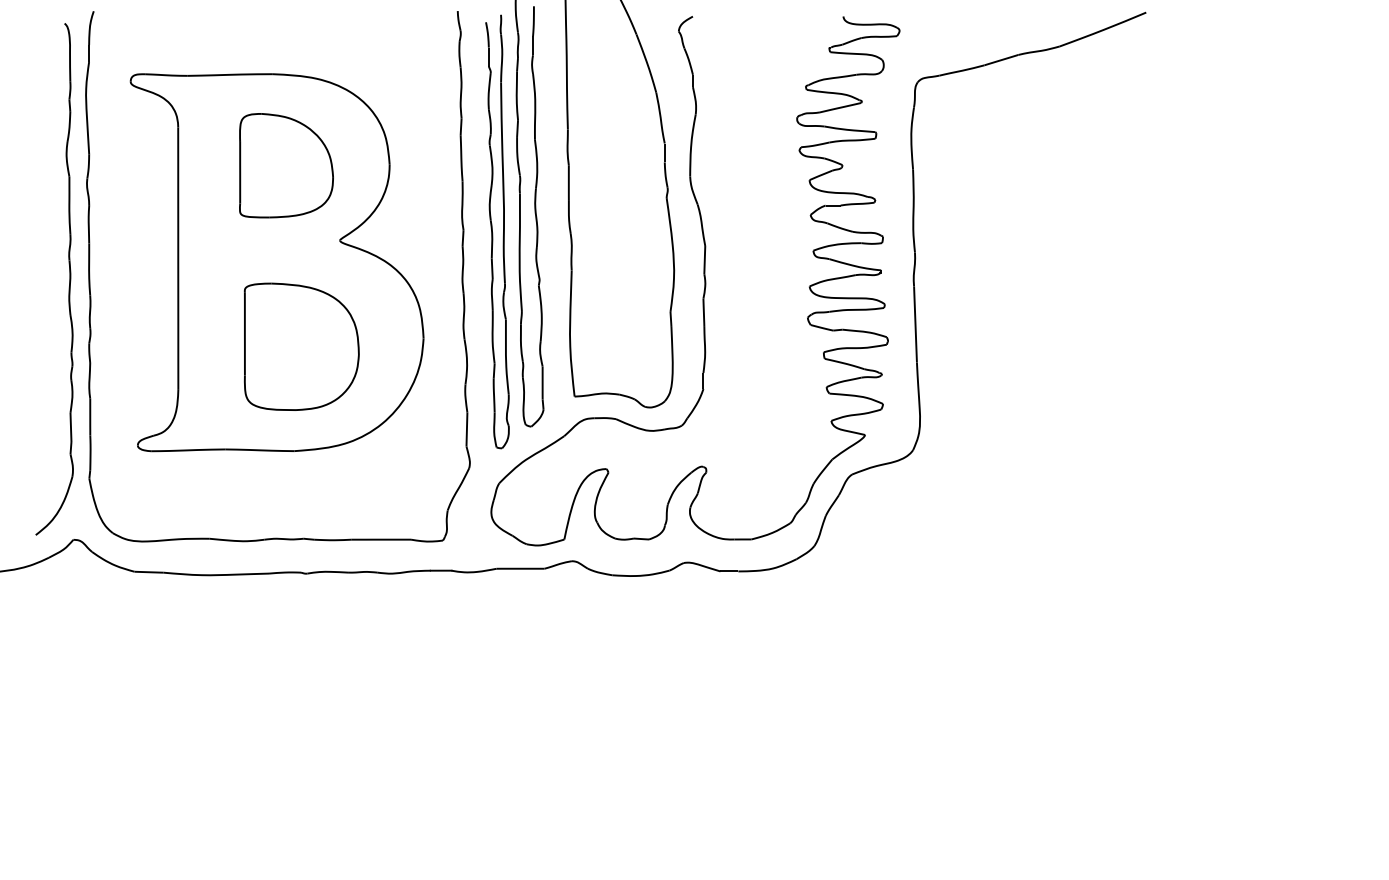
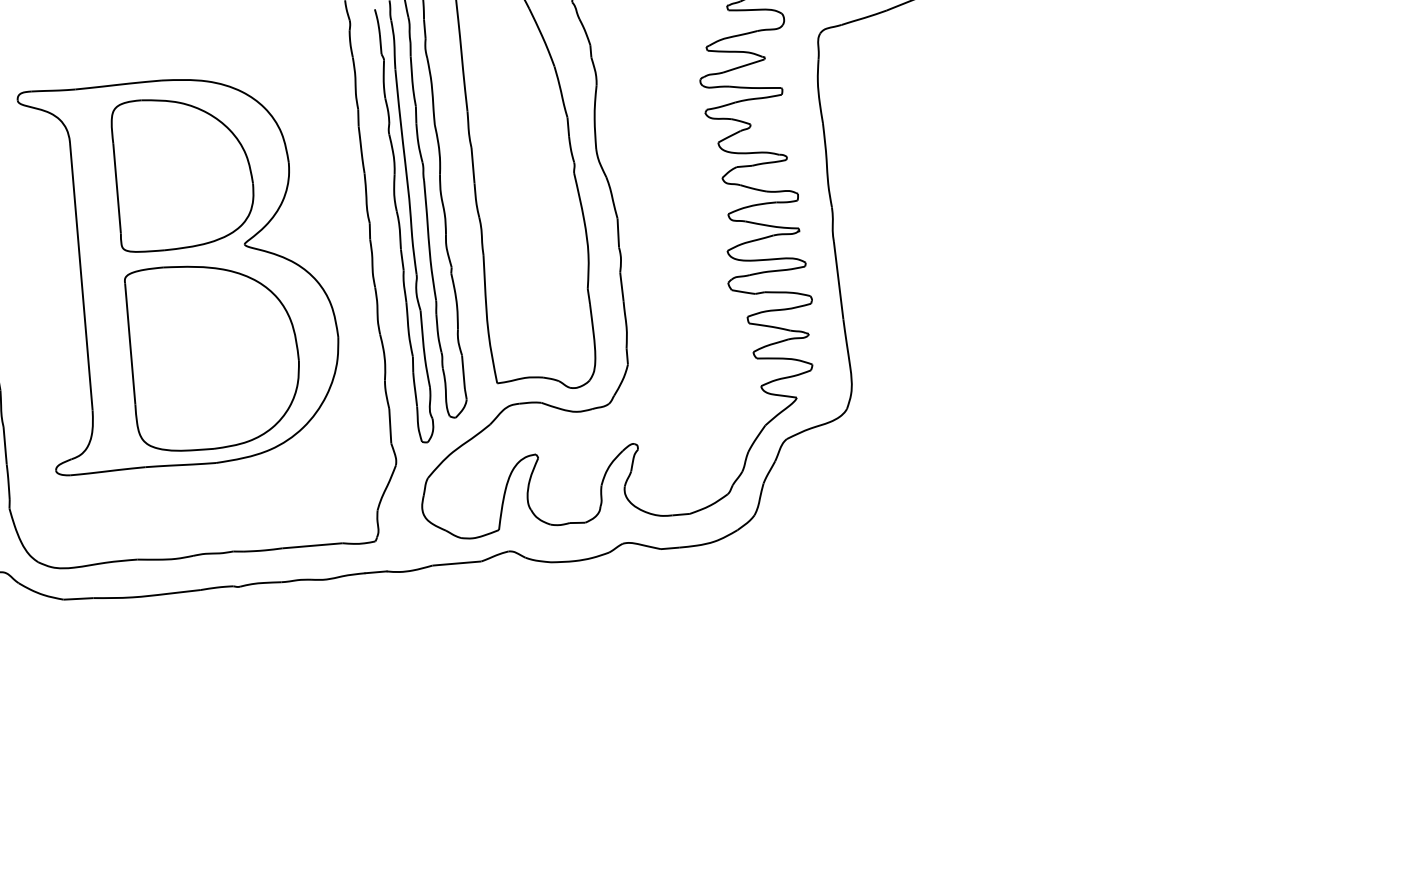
part: (286, 165) -> (183, 172), size x1.43
part: (301, 346) -> (214, 355), size x1.43

